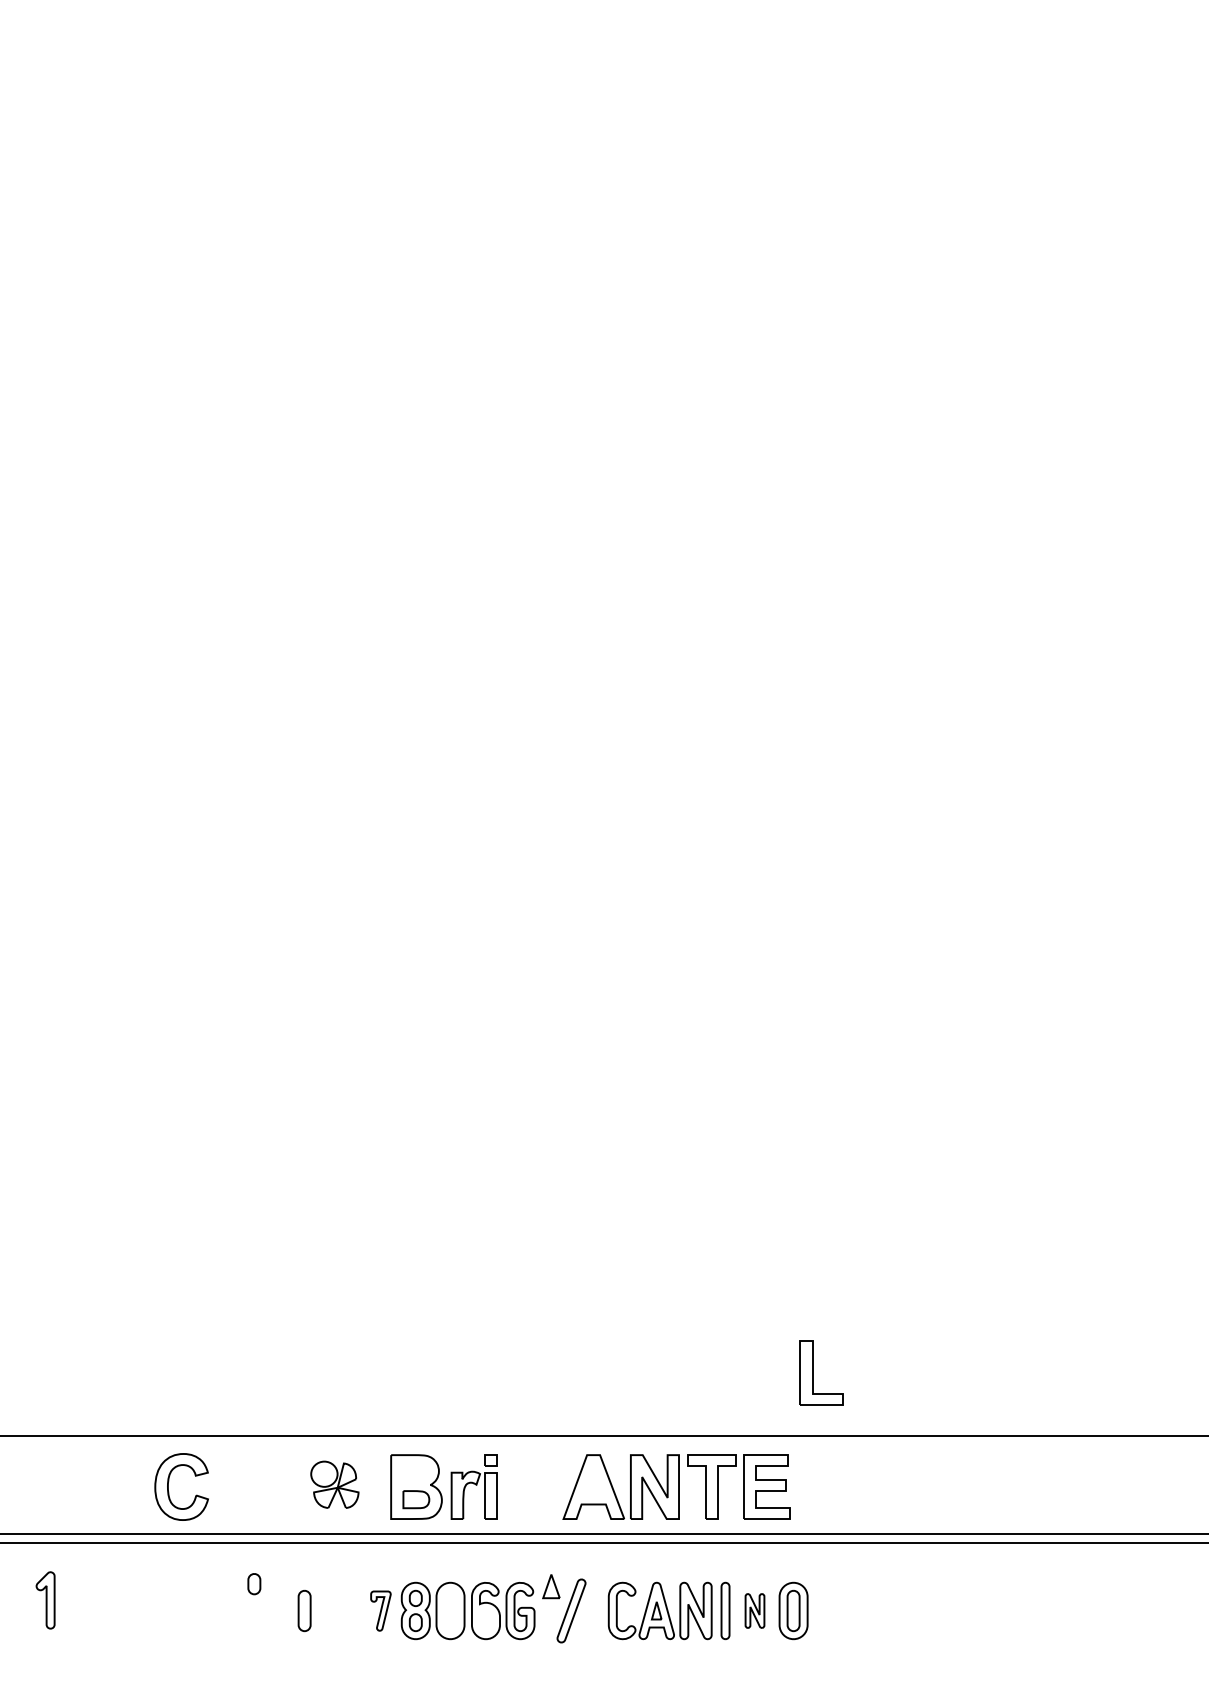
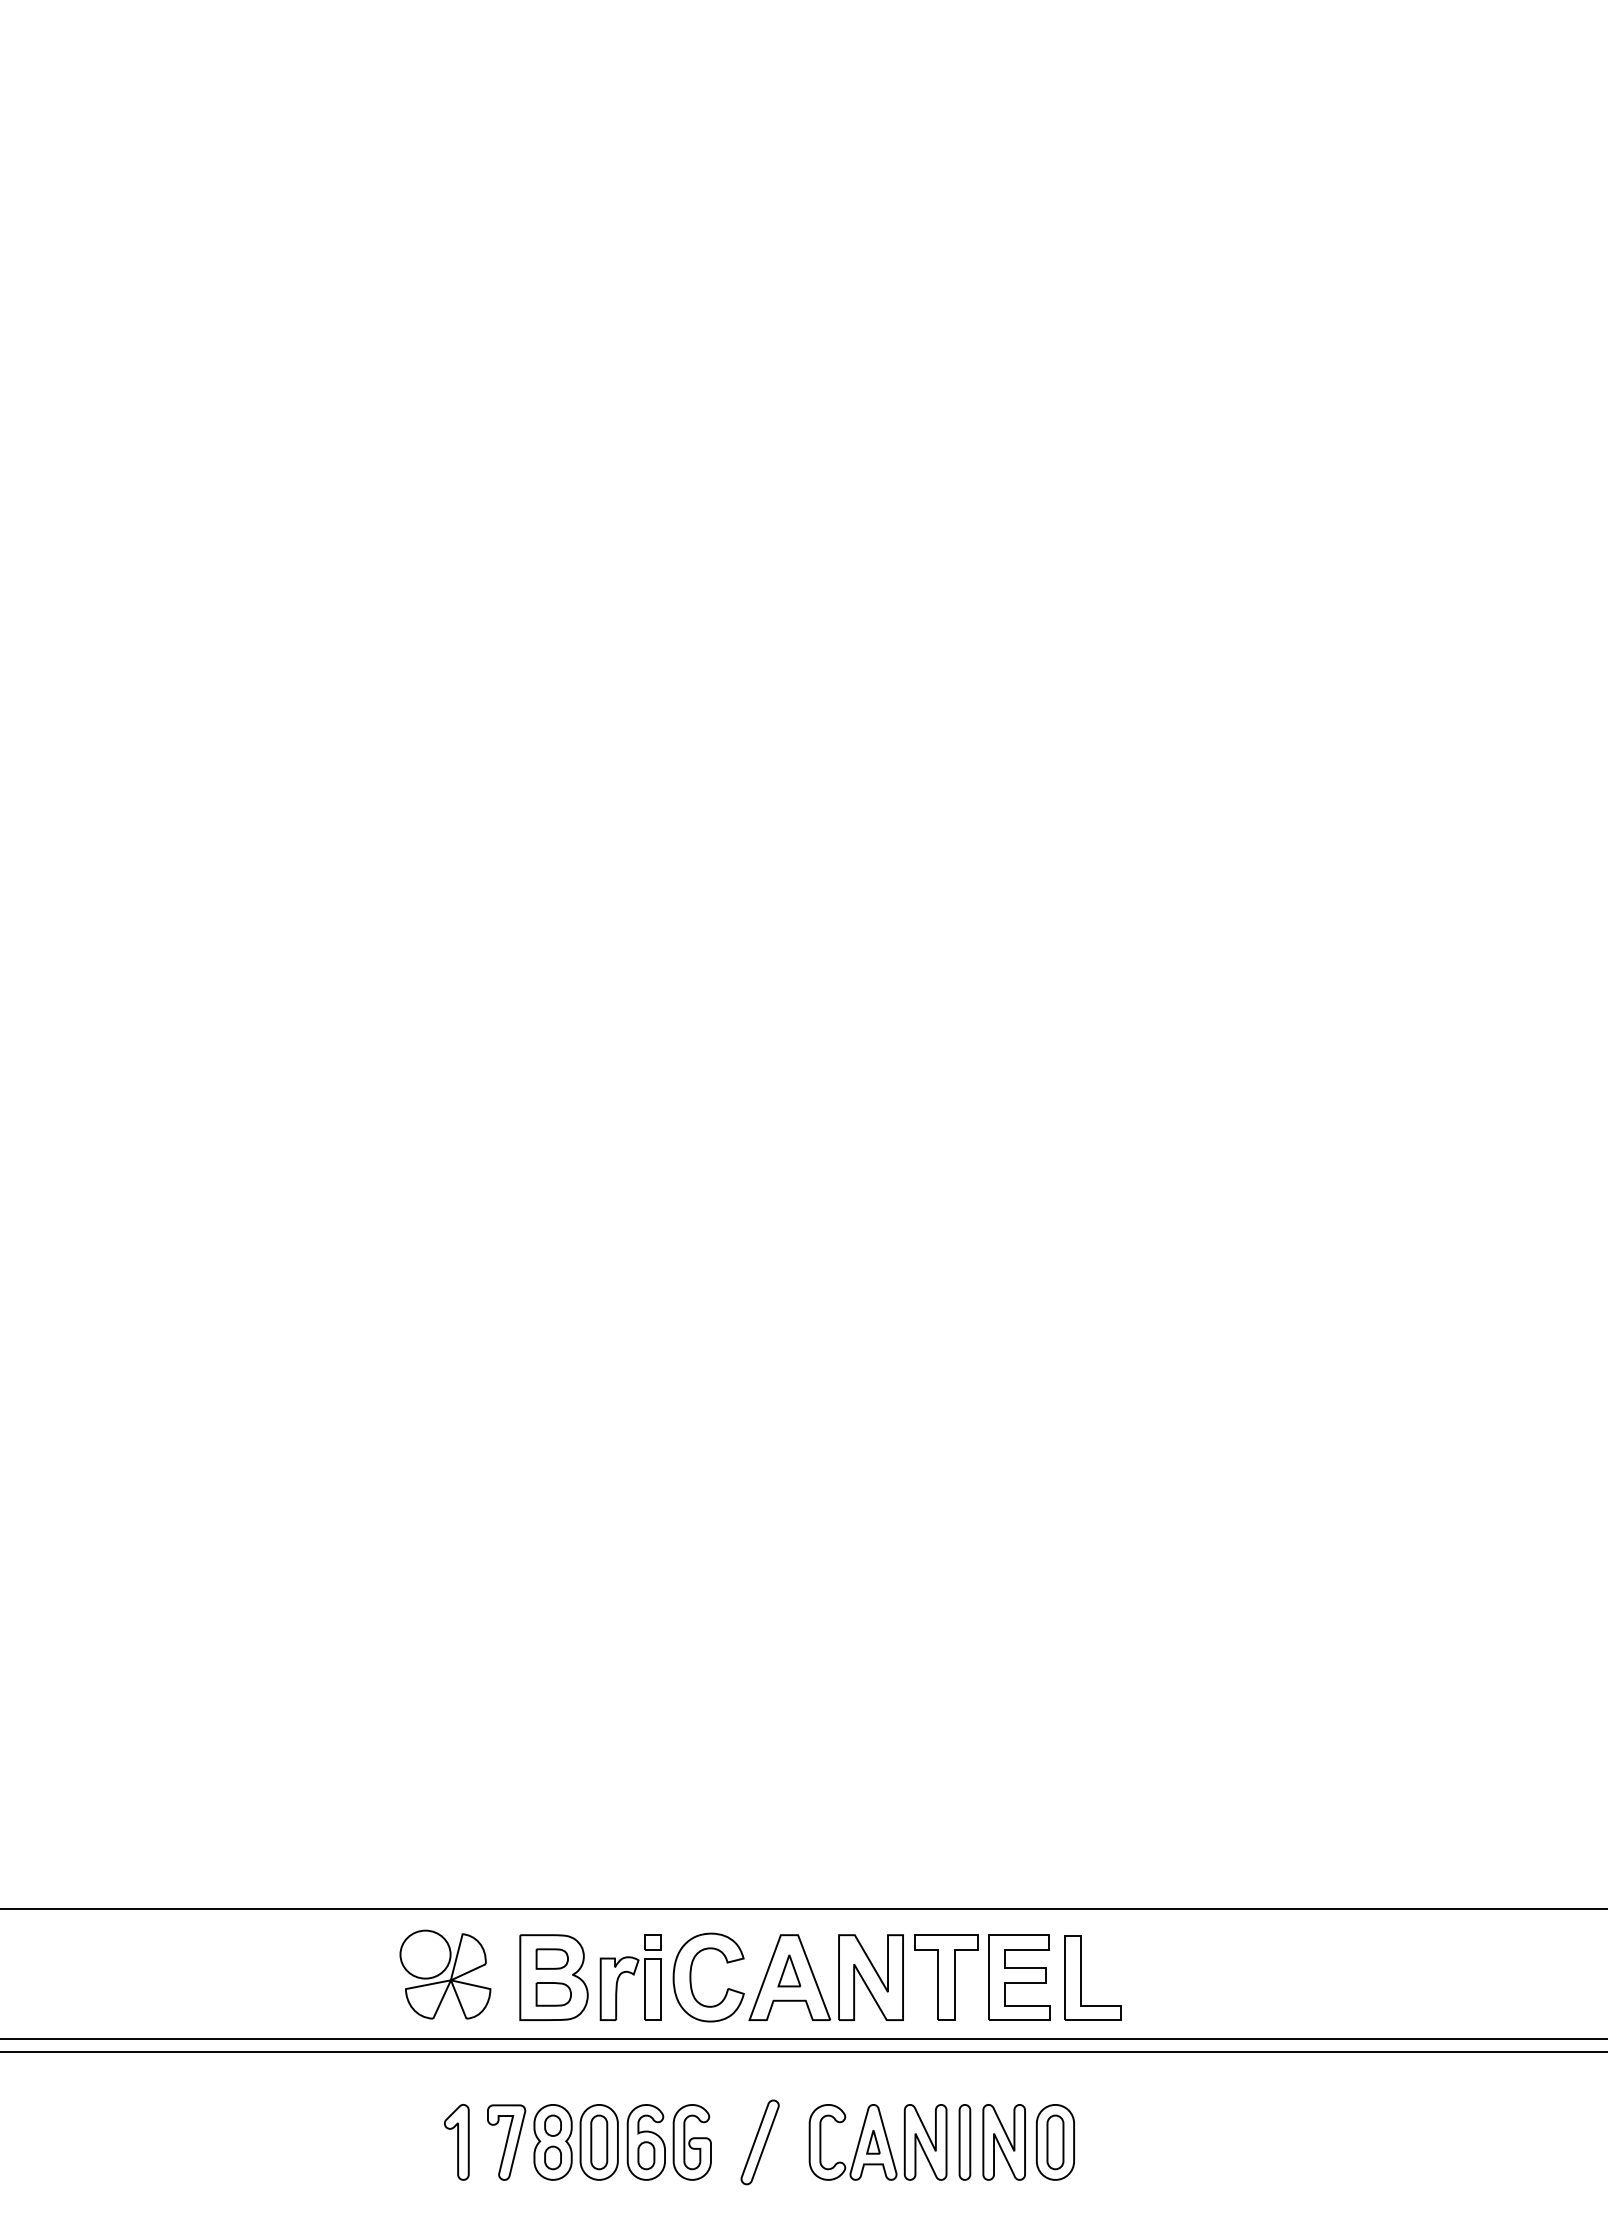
part: (813, 1372) -> (1081, 1977), moved
part: (414, 1472) -> (551, 1958), added
part: (334, 1484) -> (445, 1974), size x1.43
part: (168, 1486) -> (691, 1977), moved
part: (254, 1583) -> (646, 2155), moved
part: (551, 1586) -> (789, 1970), moved
part: (45, 1600) -> (456, 2142), moved
part: (304, 1611) -> (599, 2142), moved
part: (380, 1611) -> (506, 2142), size x1.43
part: (754, 1611) -> (1003, 2142), size x1.67

